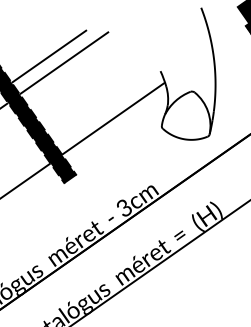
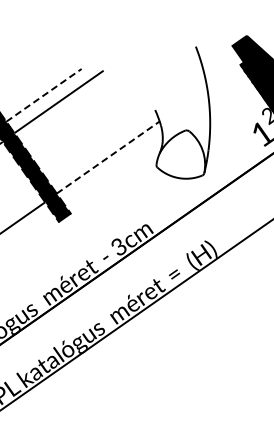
line: (49, 56) -> (44, 95), solid -> dashed
line: (113, 118) -> (108, 157), solid -> dashed

